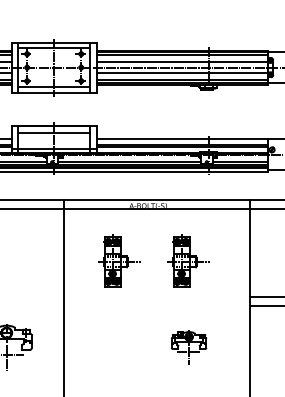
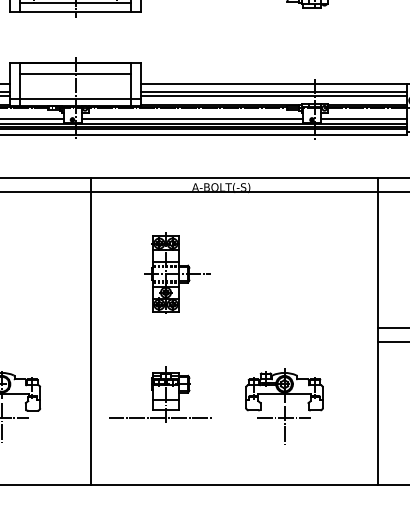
part: (188, 260) -> (283, 271), removed
part: (108, 339) -> (159, 394), added
part: (188, 346) -> (283, 405), size x1.43

